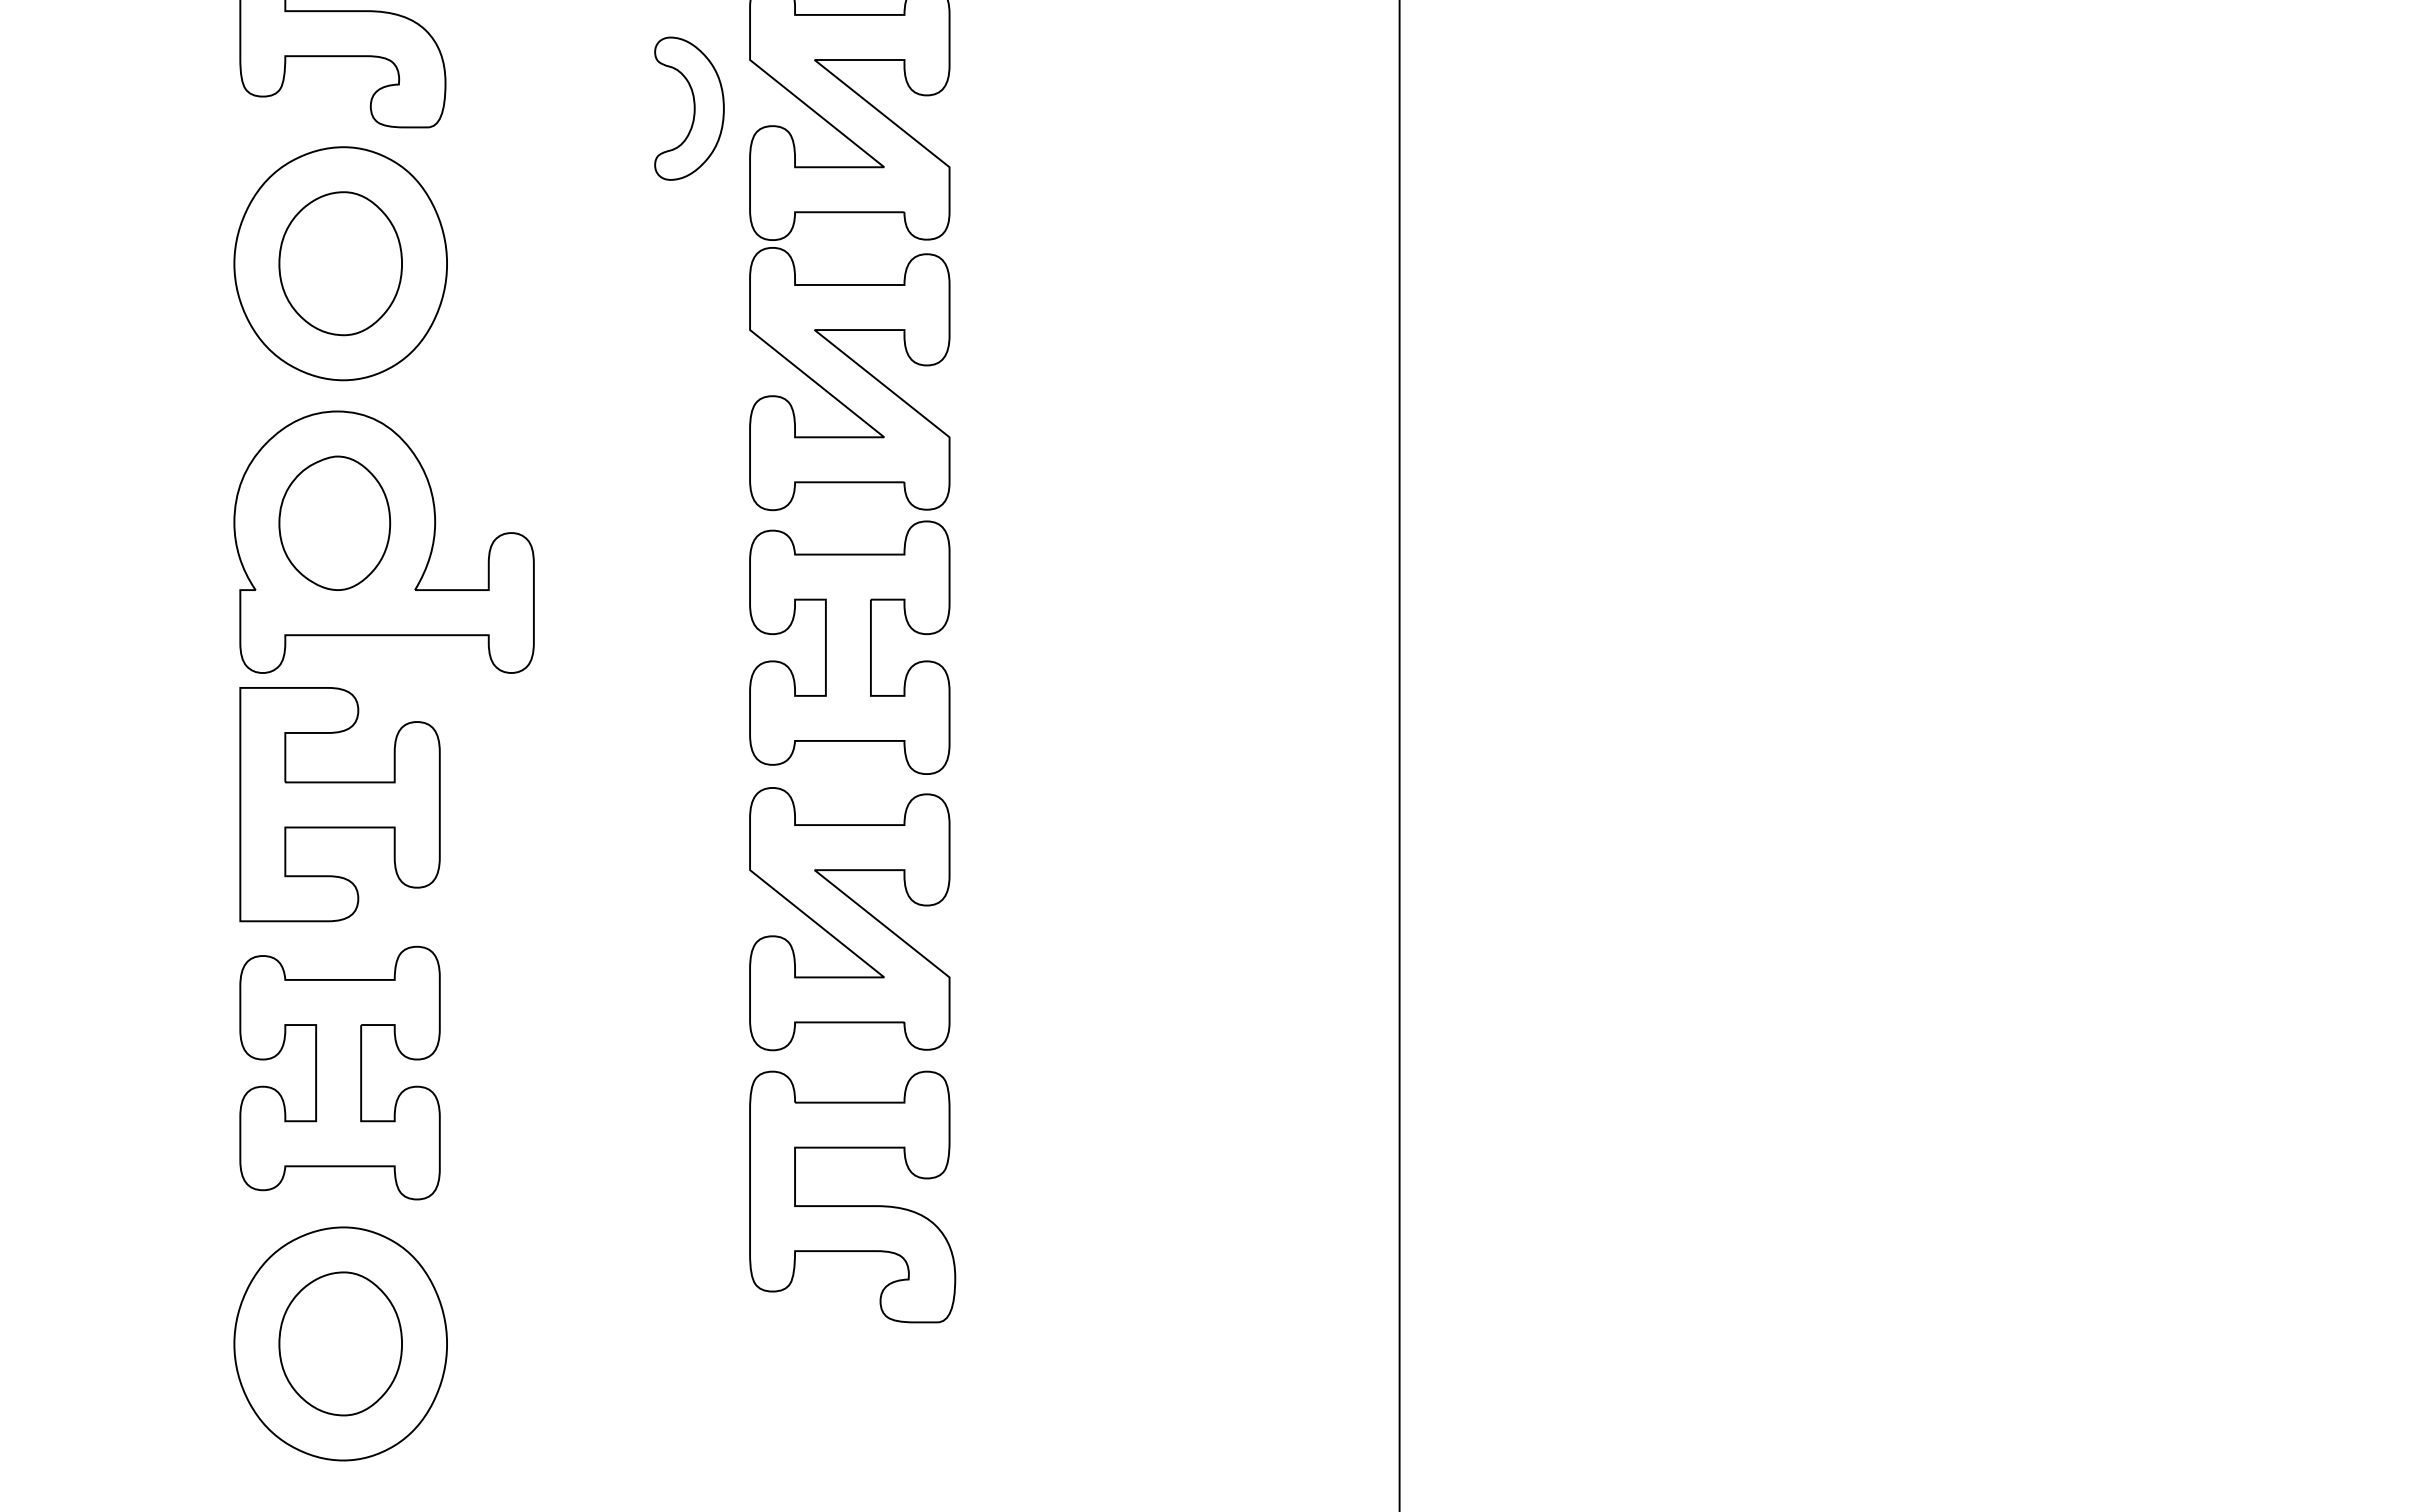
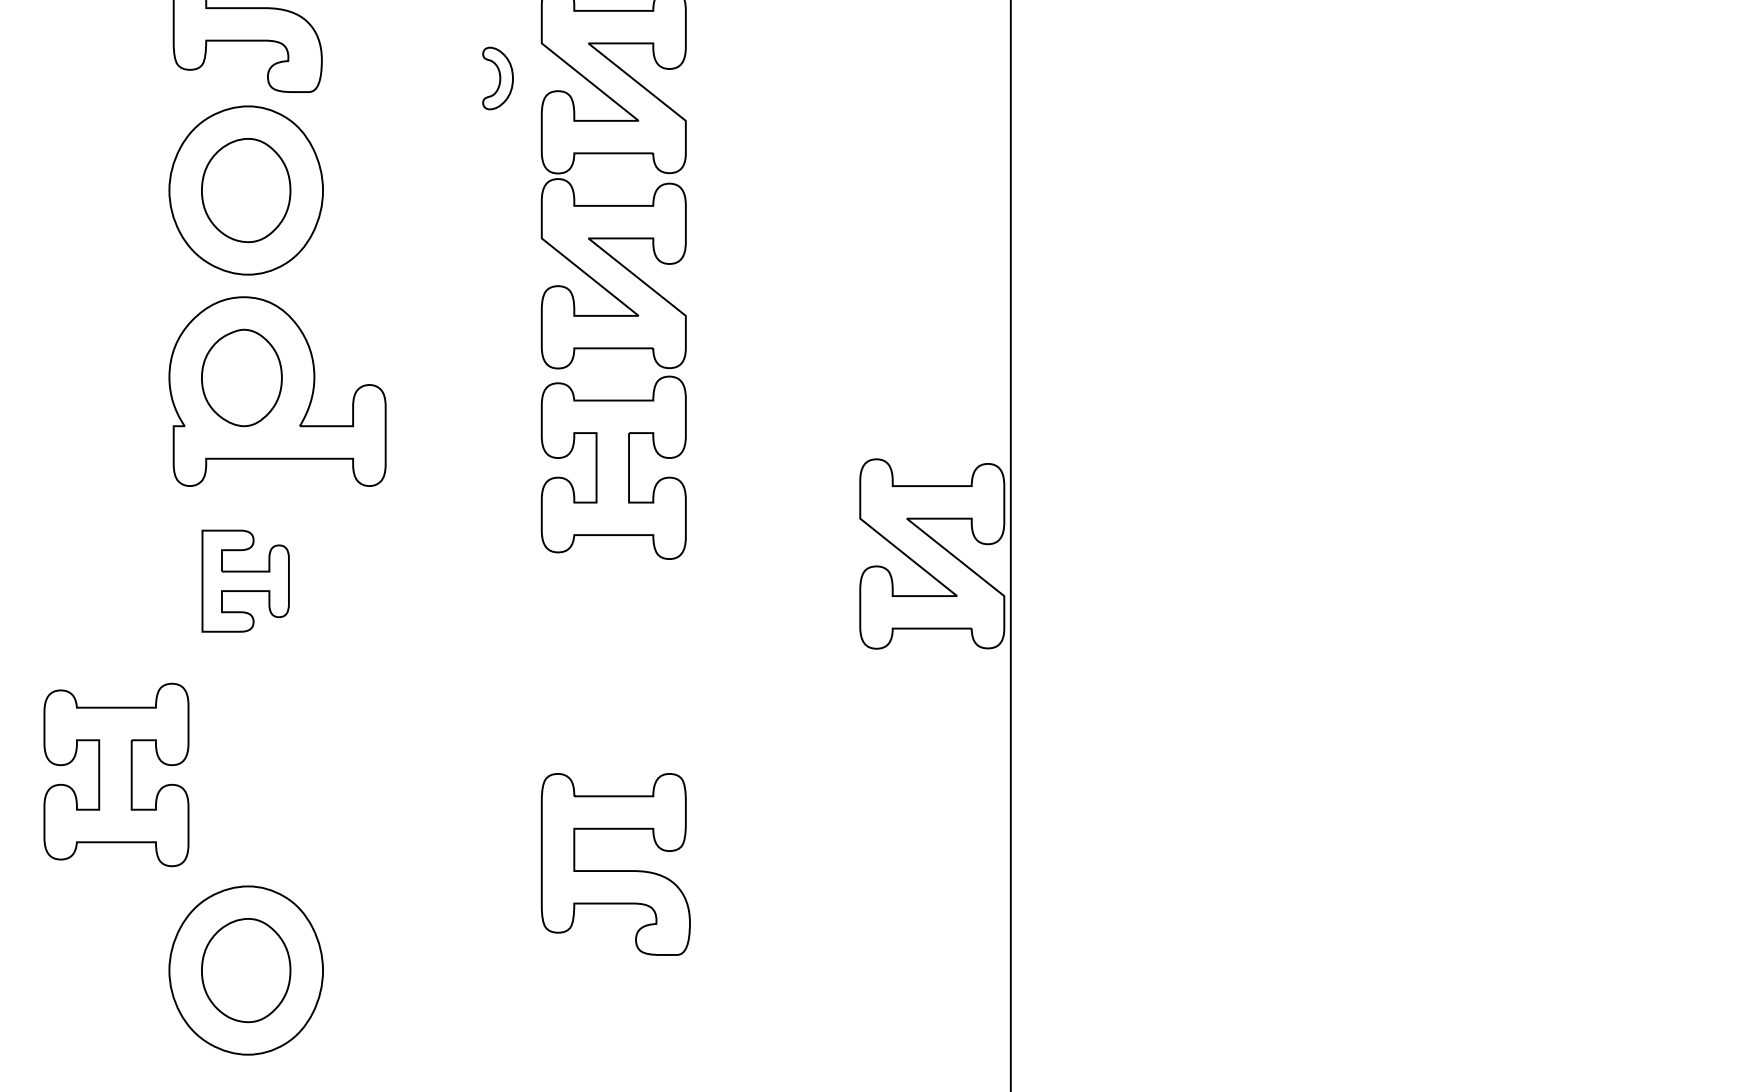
part: (689, 108) -> (498, 78), size x0.6
part: (339, 804) -> (245, 581), size x0.6
part: (849, 919) -> (932, 554), moved
part: (339, 1072) -> (116, 774), moved

